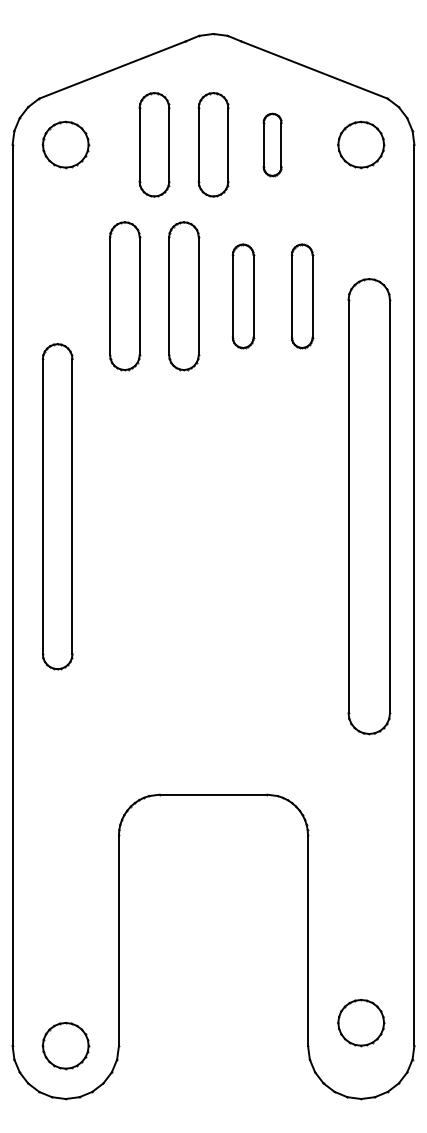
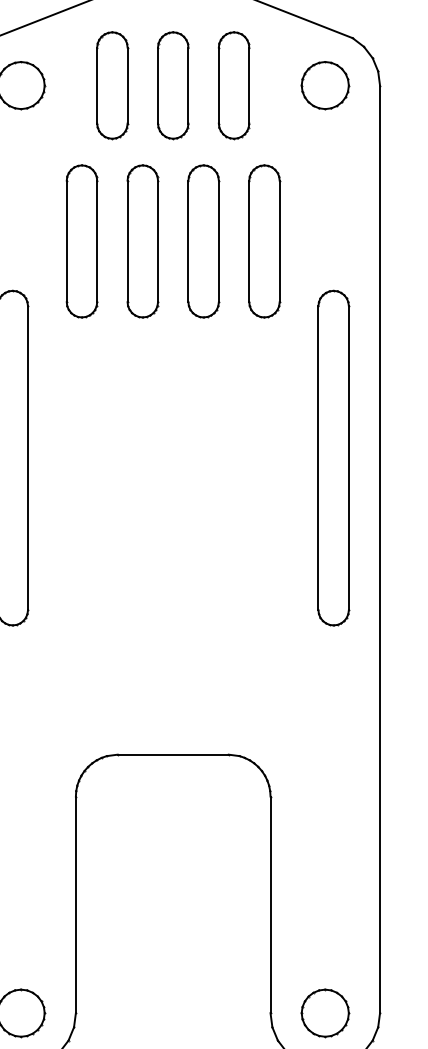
part: (272, 144) -> (233, 85), size x1.67
part: (243, 296) -> (204, 241), size x1.43
part: (302, 296) -> (264, 241), size x1.43
part: (369, 506) -> (333, 457), size x0.71
part: (361, 1023) -> (325, 1013), moved

